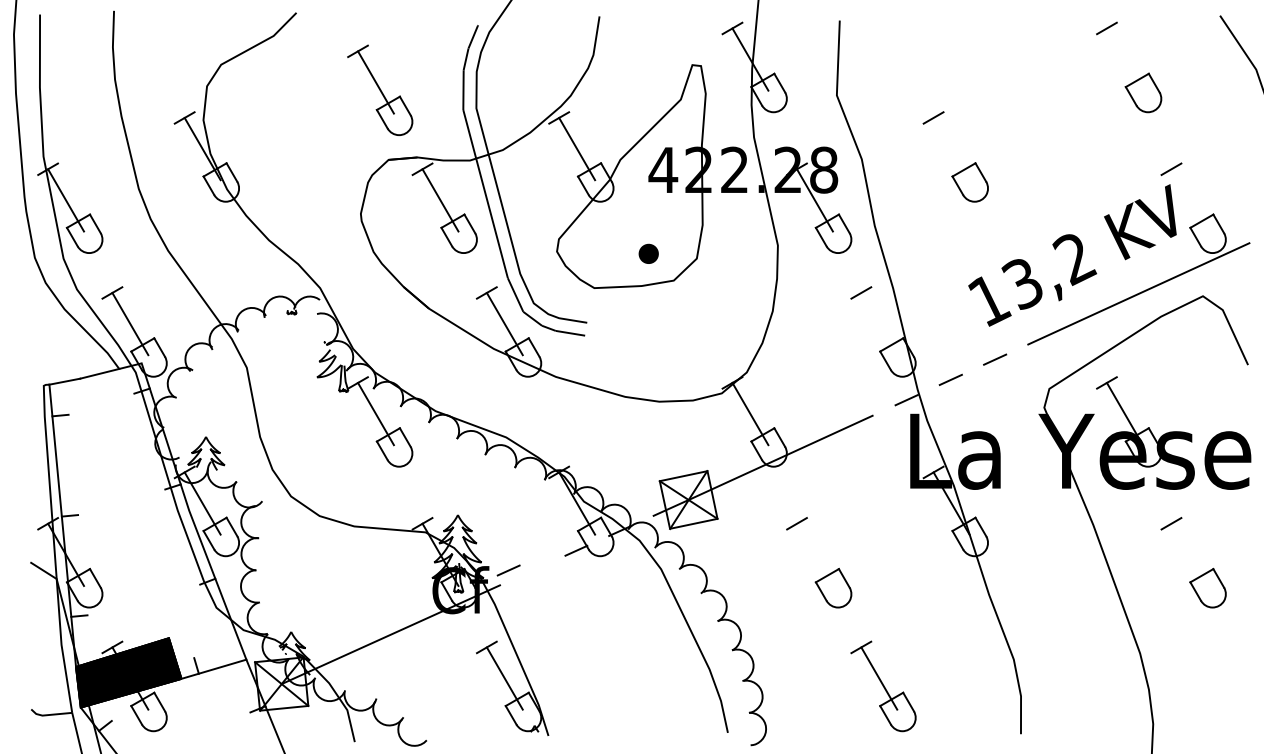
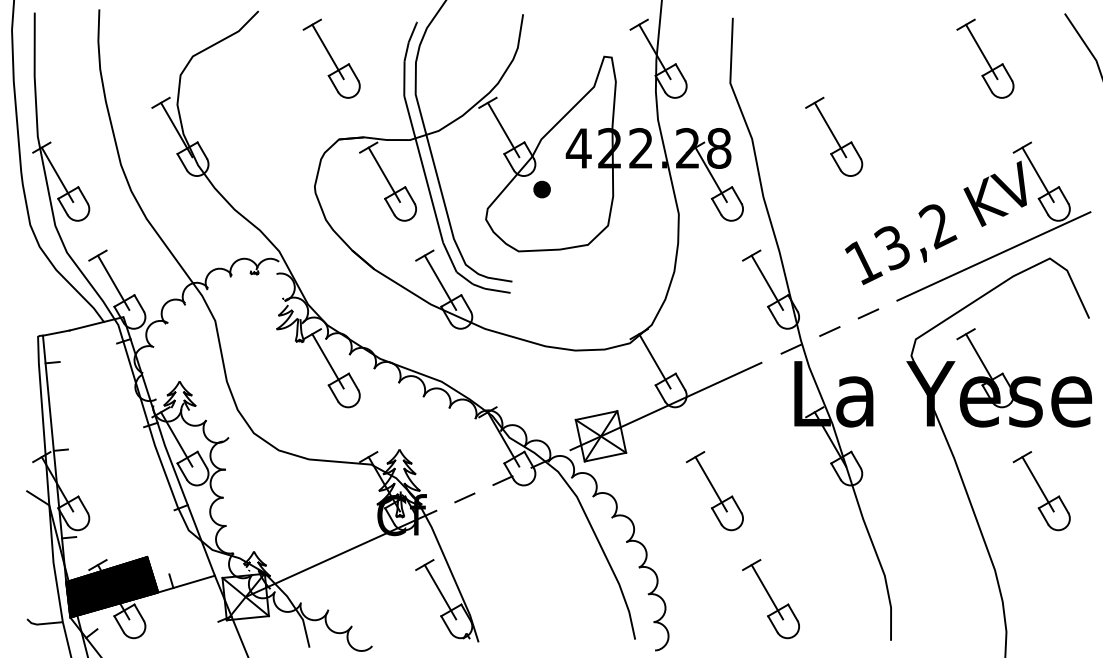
line: (1124, 59) -> (981, 51), added
part: (379, 90) -> (331, 58), moved
line: (951, 148) -> (830, 129), added
line: (1188, 200) -> (1037, 174), added
part: (648, 253) -> (541, 189), moved
line: (879, 323) -> (767, 282), added
line: (814, 555) -> (710, 484), added
line: (1188, 555) -> (1037, 484), added
line: (508, 570) -> (464, 497), moved

